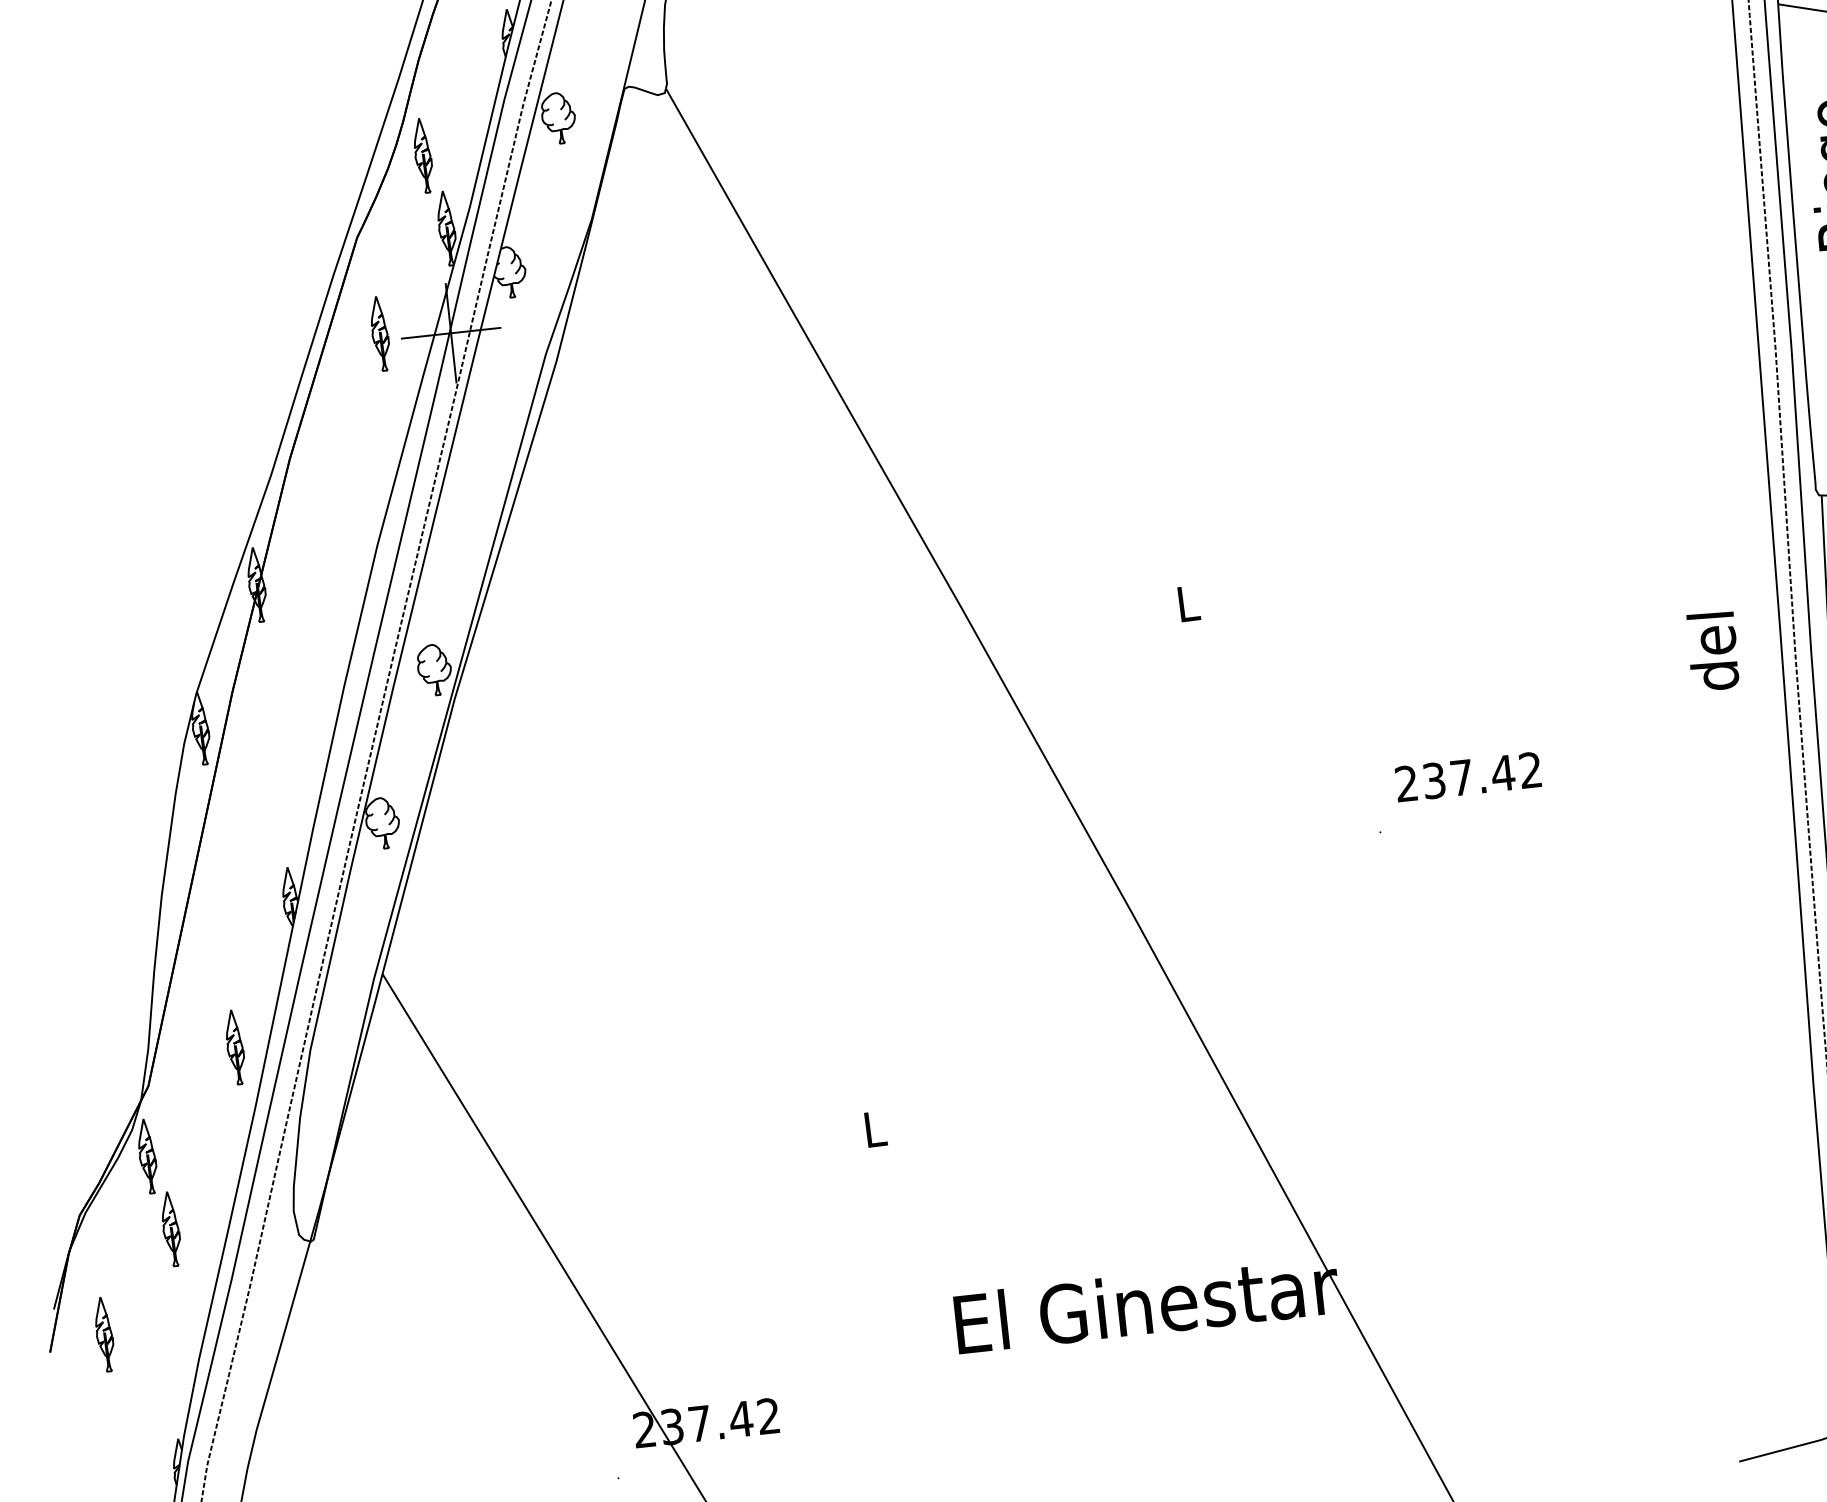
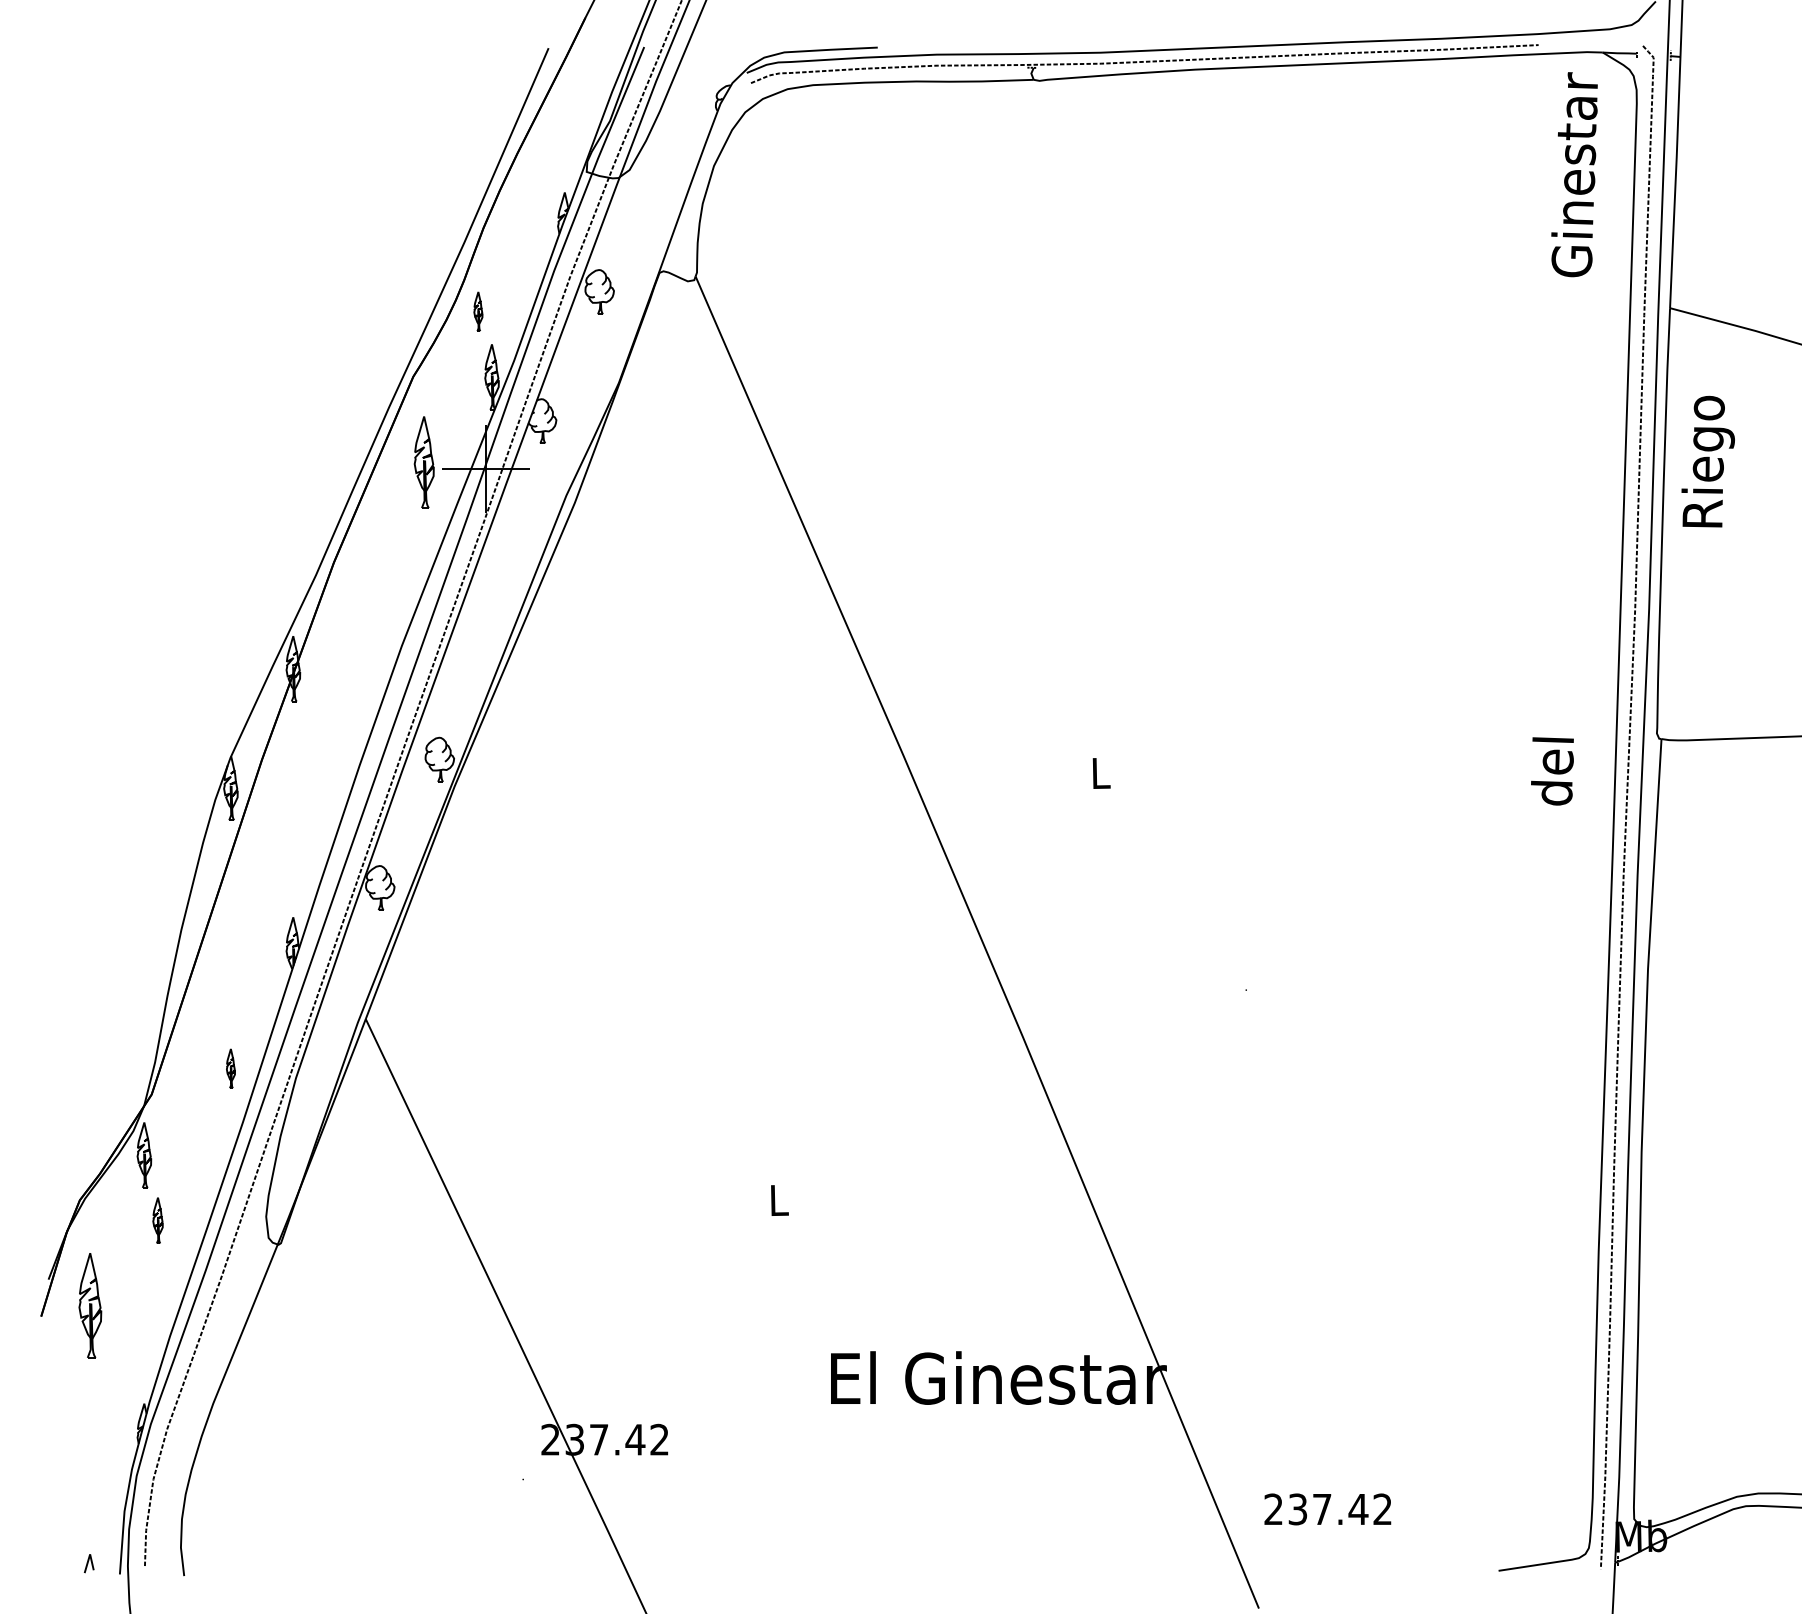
part: (423, 155) -> (478, 311), size x0.6
part: (379, 333) -> (423, 462), size x1.4
text: (1713, 651) -> (1552, 771), moved
text: (1467, 777) -> (1327, 1509), moved
part: (234, 1046) -> (230, 1068), size x0.6
part: (170, 1228) -> (157, 1220), size x0.7
part: (103, 1335) -> (89, 1306), size x1.6

